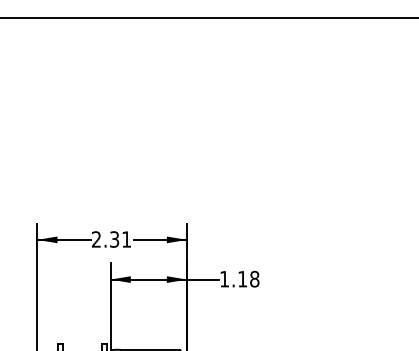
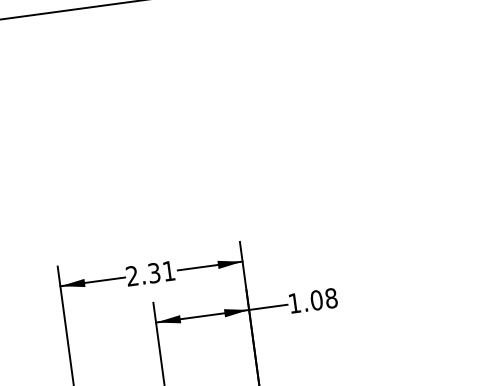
text: (242, 278) -> (316, 299), 1.18 -> 1.08

